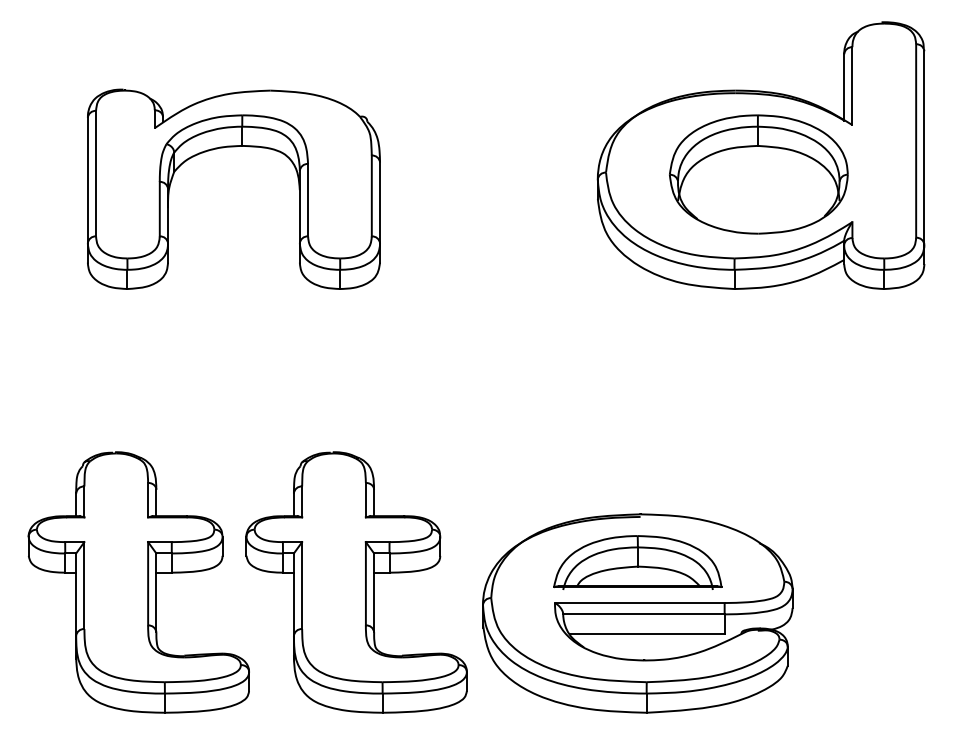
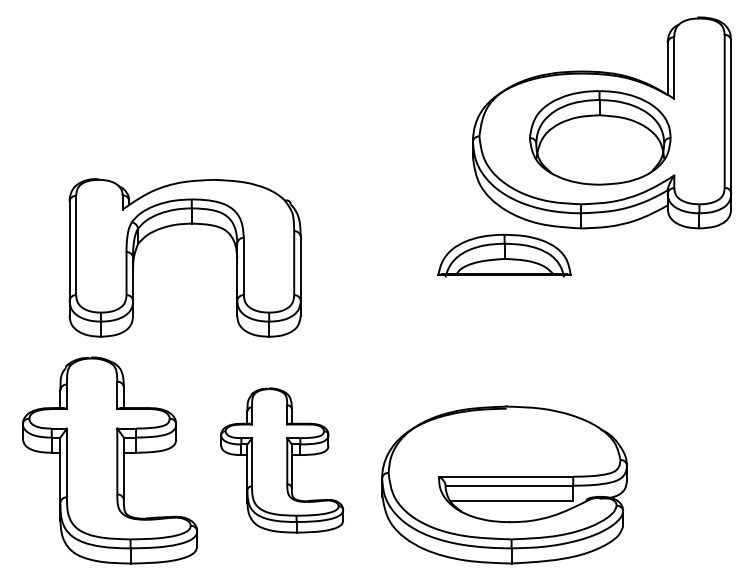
part: (233, 147) -> (184, 224), moved
part: (637, 562) -> (504, 255), moved
part: (356, 582) -> (282, 460), size x0.7

